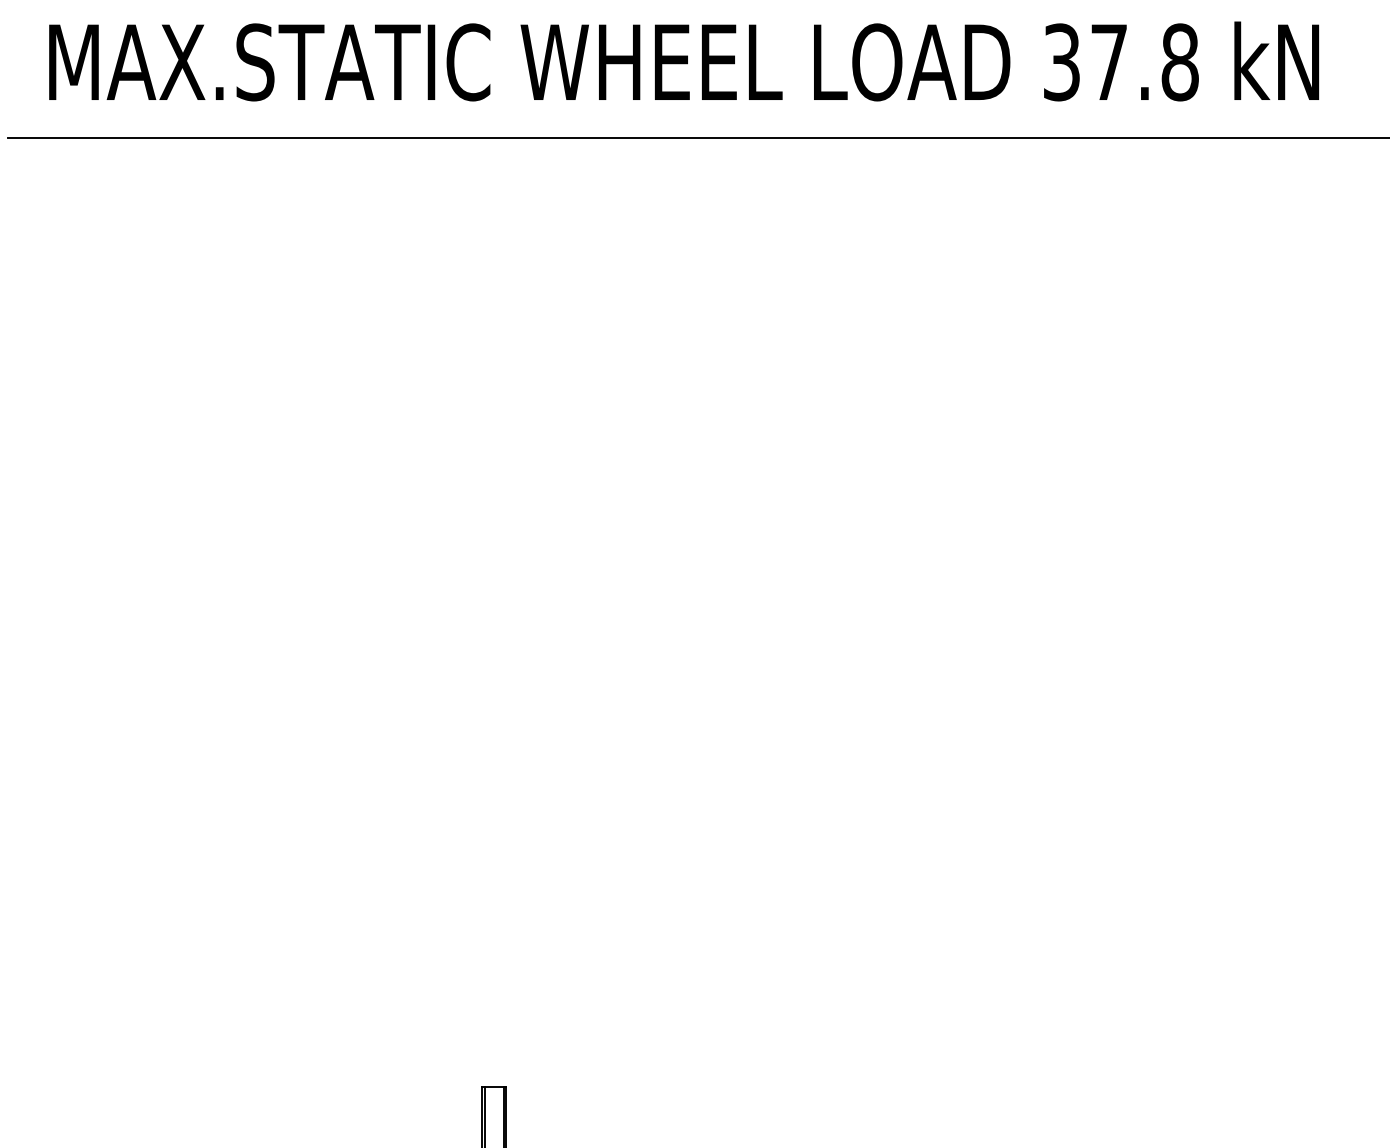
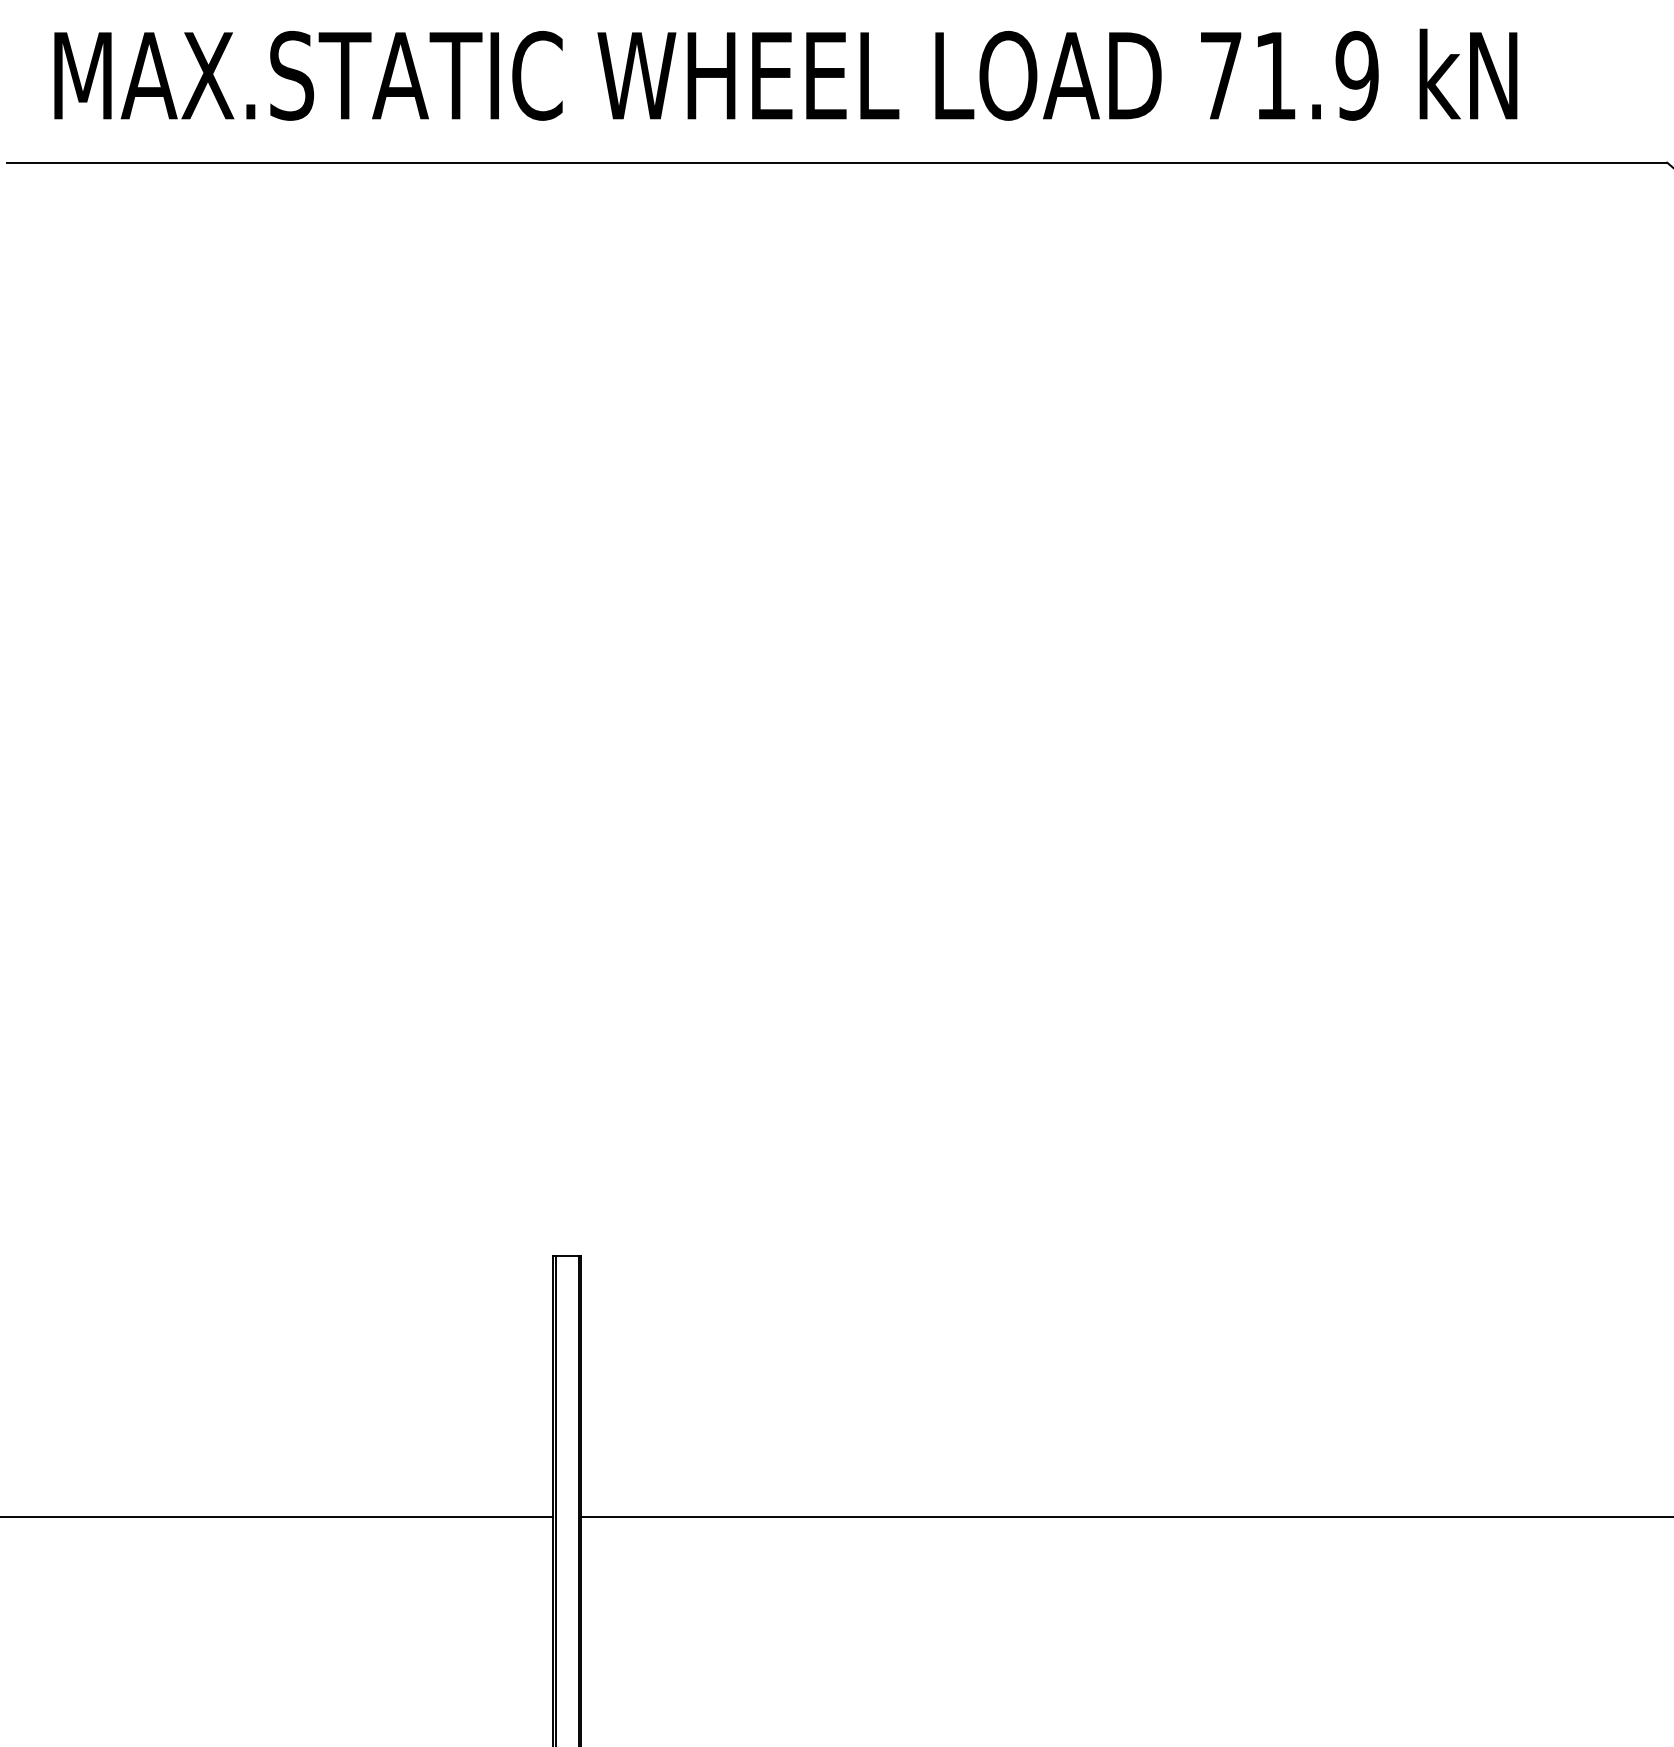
text: (1121, 62) -> (1289, 75), 37.8 -> 71.9

